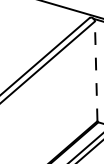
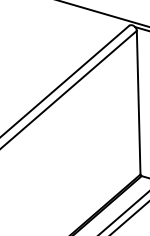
line: (96, 71) -> (139, 102), dashed -> solid

